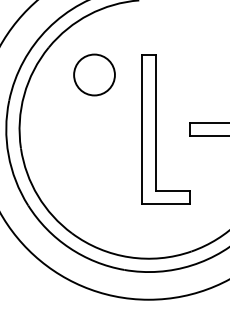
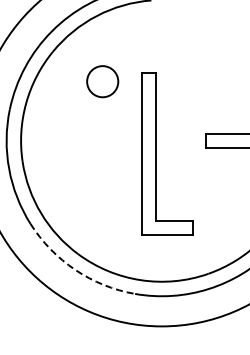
circle: (94, 74) -> (102, 81), size x0.7
part: (155, 129) -> (156, 153), moved
arc: (69, 247) -> (75, 269), solid -> dashed

